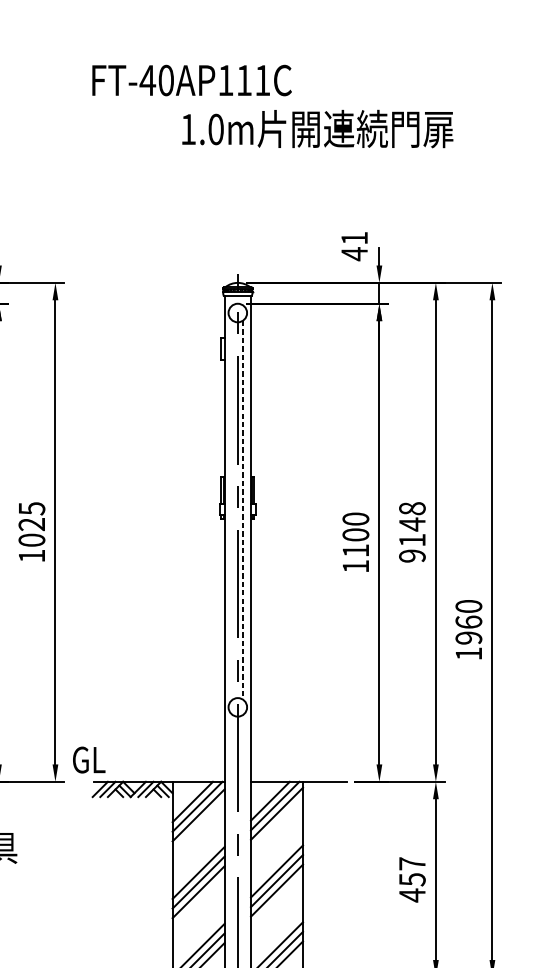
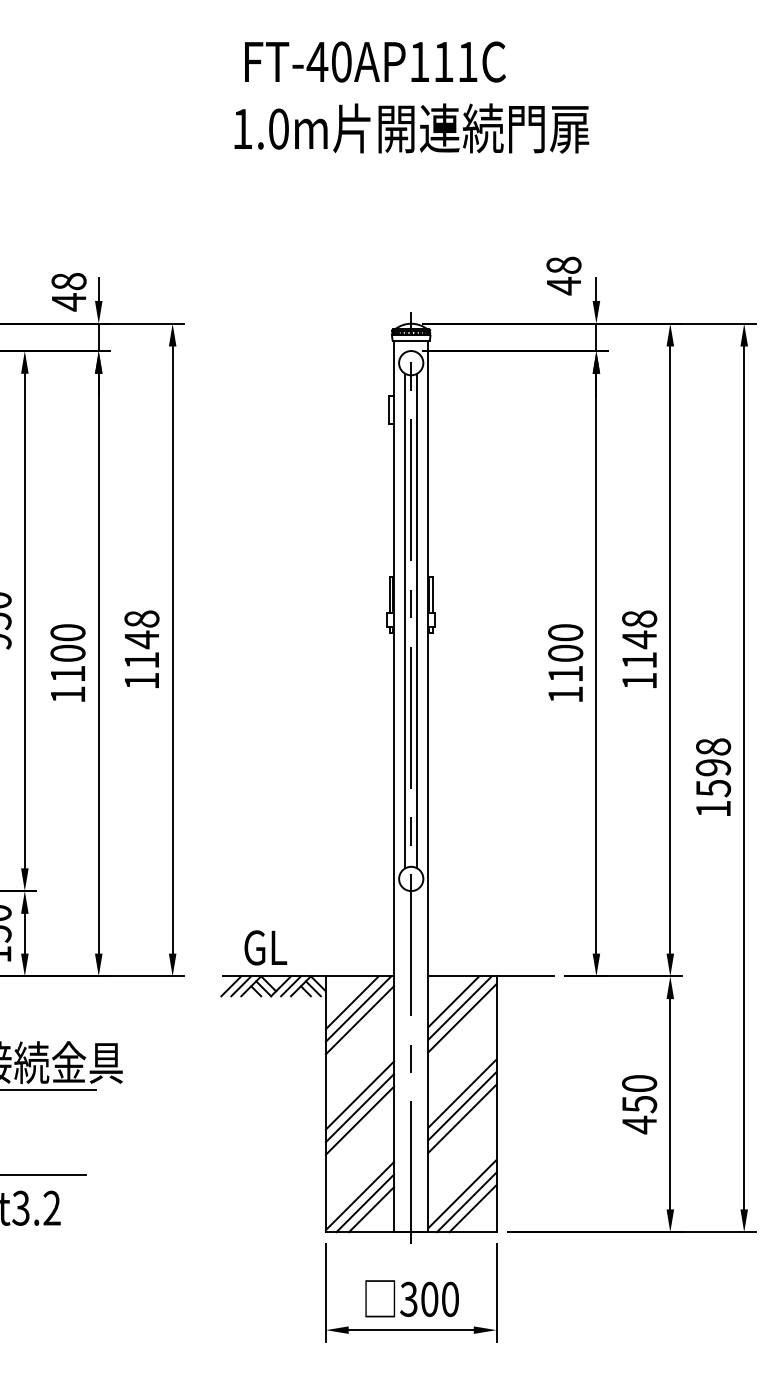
text: (192, 80) -> (375, 61), moved
text: (317, 129) -> (411, 128), moved
text: (354, 237) -> (563, 264), 41 -> 48
line: (233, 509) -> (405, 620), added
line: (242, 510) -> (417, 621), dashed -> solid
text: (31, 524) -> (141, 639), 1025 -> 1148
text: (412, 555) -> (639, 680), 9148 -> 1148
text: (468, 622) -> (713, 767), 1960 -> 1598
text: (88, 759) -> (265, 947), moved
text: (412, 863) -> (639, 1083), 457 -> 450

